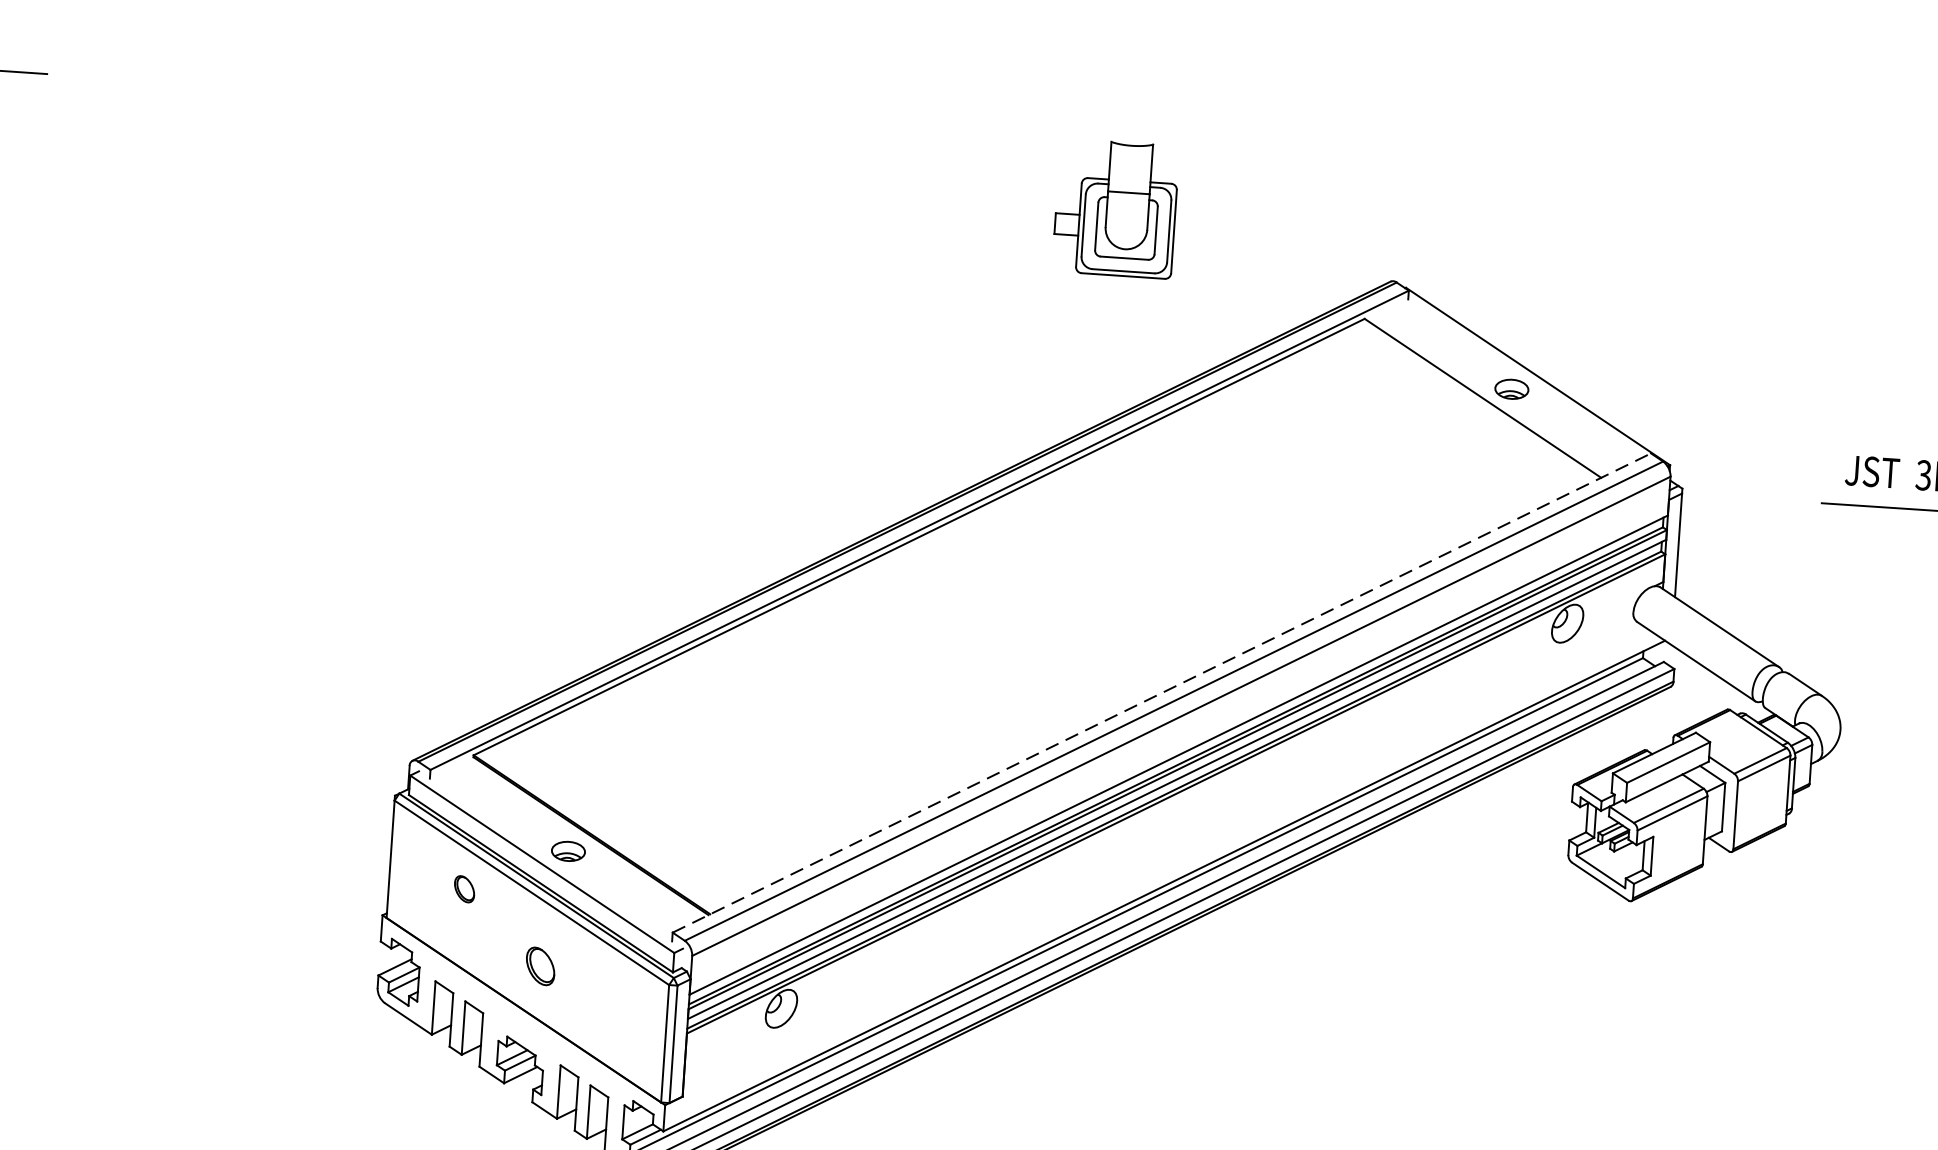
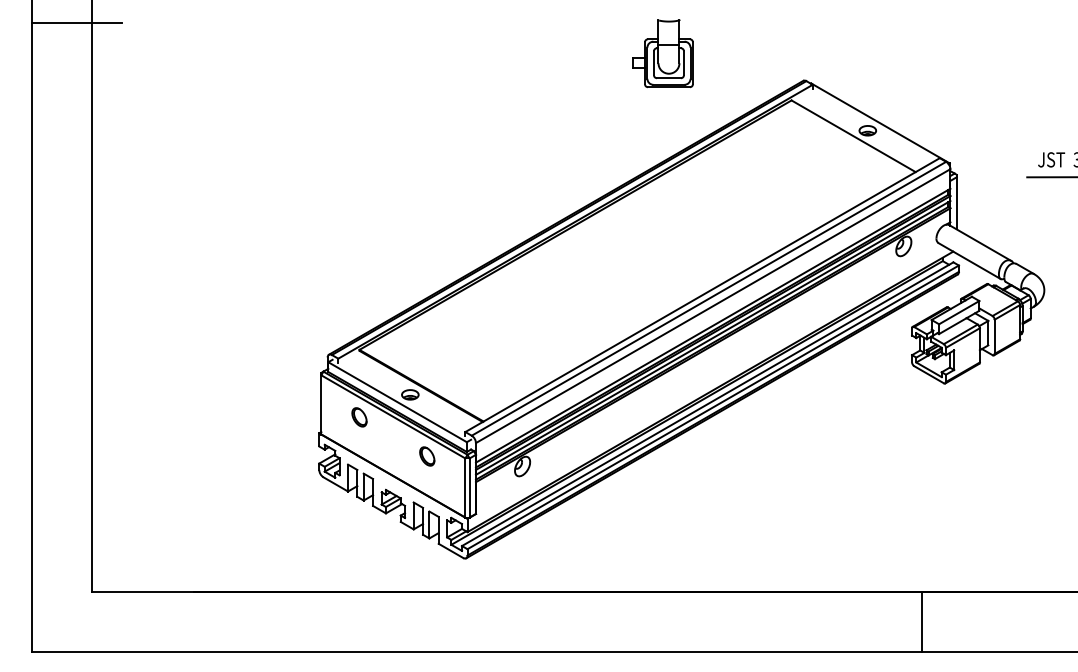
line: (1161, 693) -> (702, 295), dashed -> solid
part: (464, 889) -> (359, 417), size x1.43
part: (541, 966) -> (427, 456), moved

